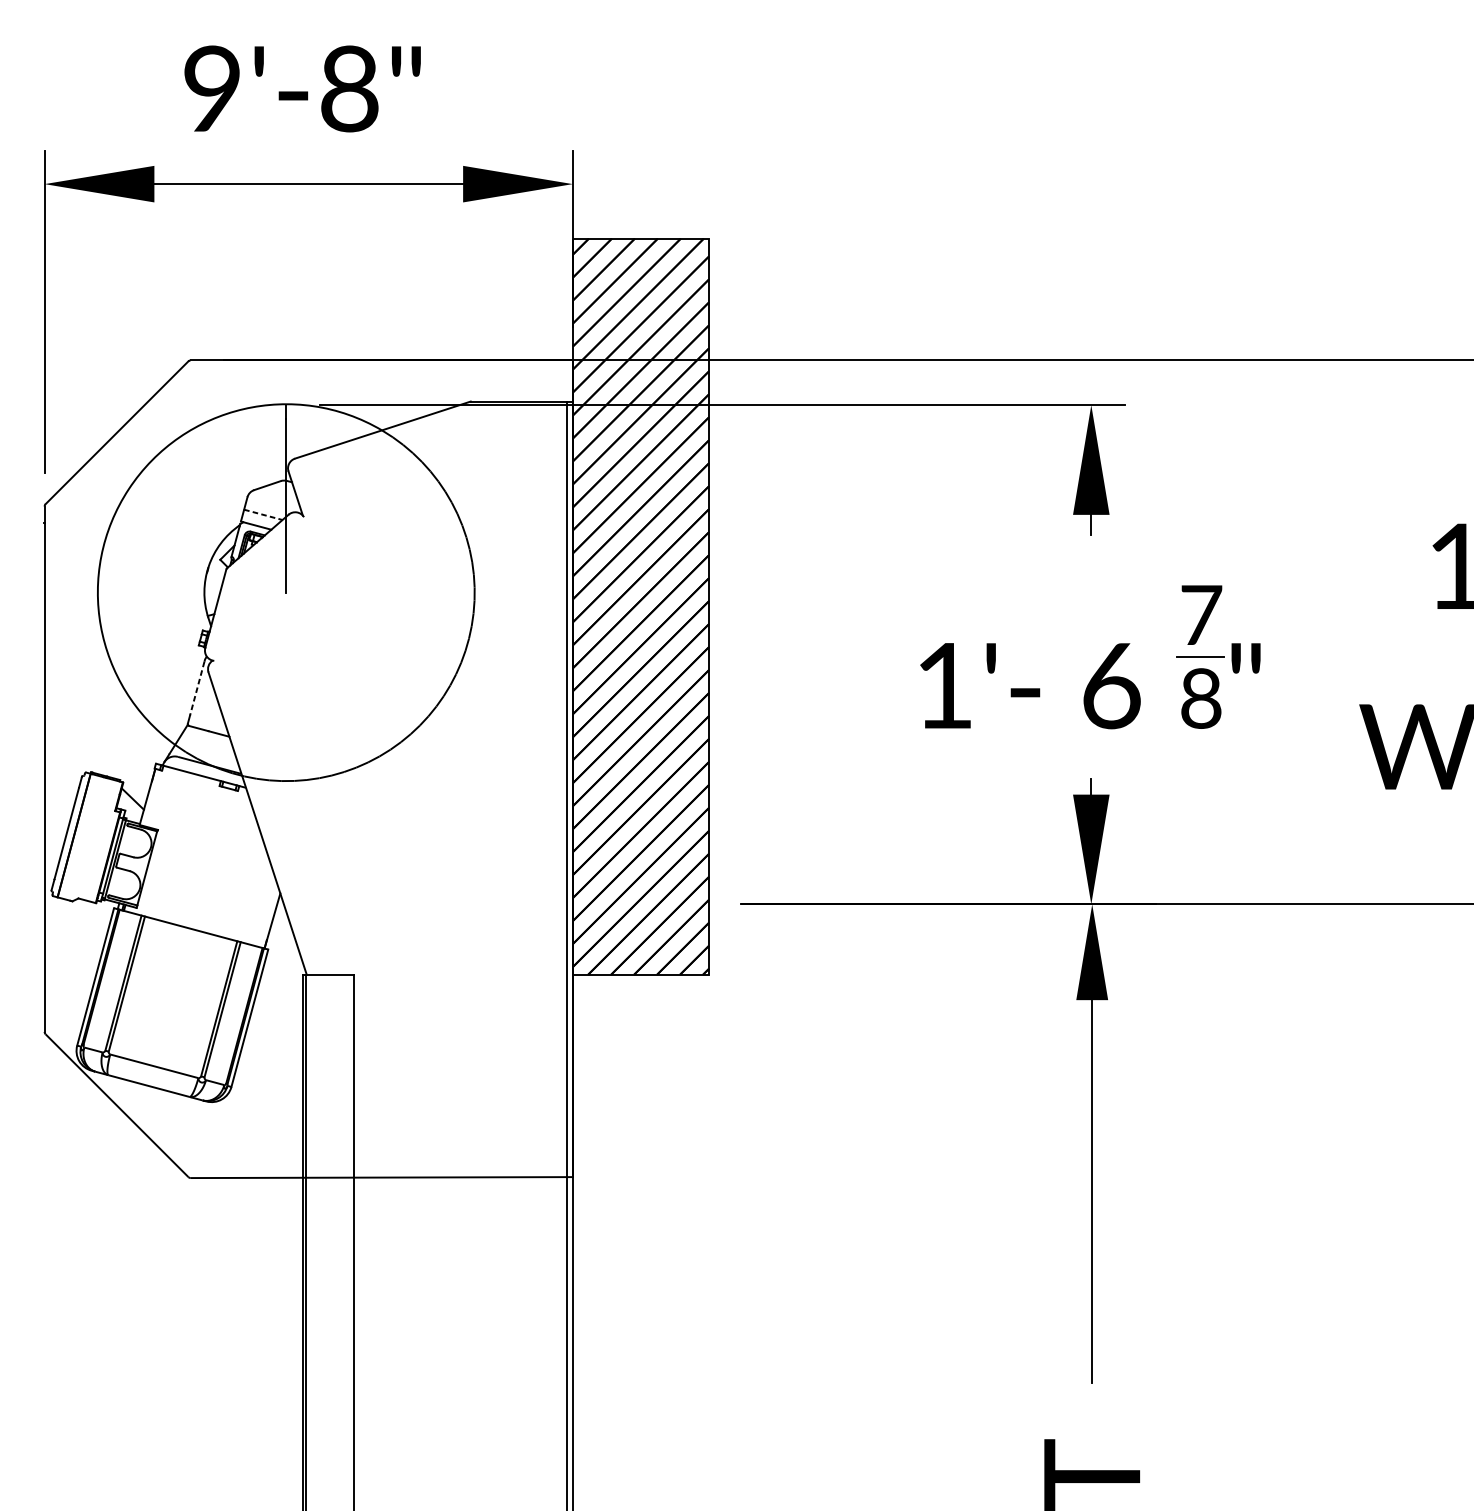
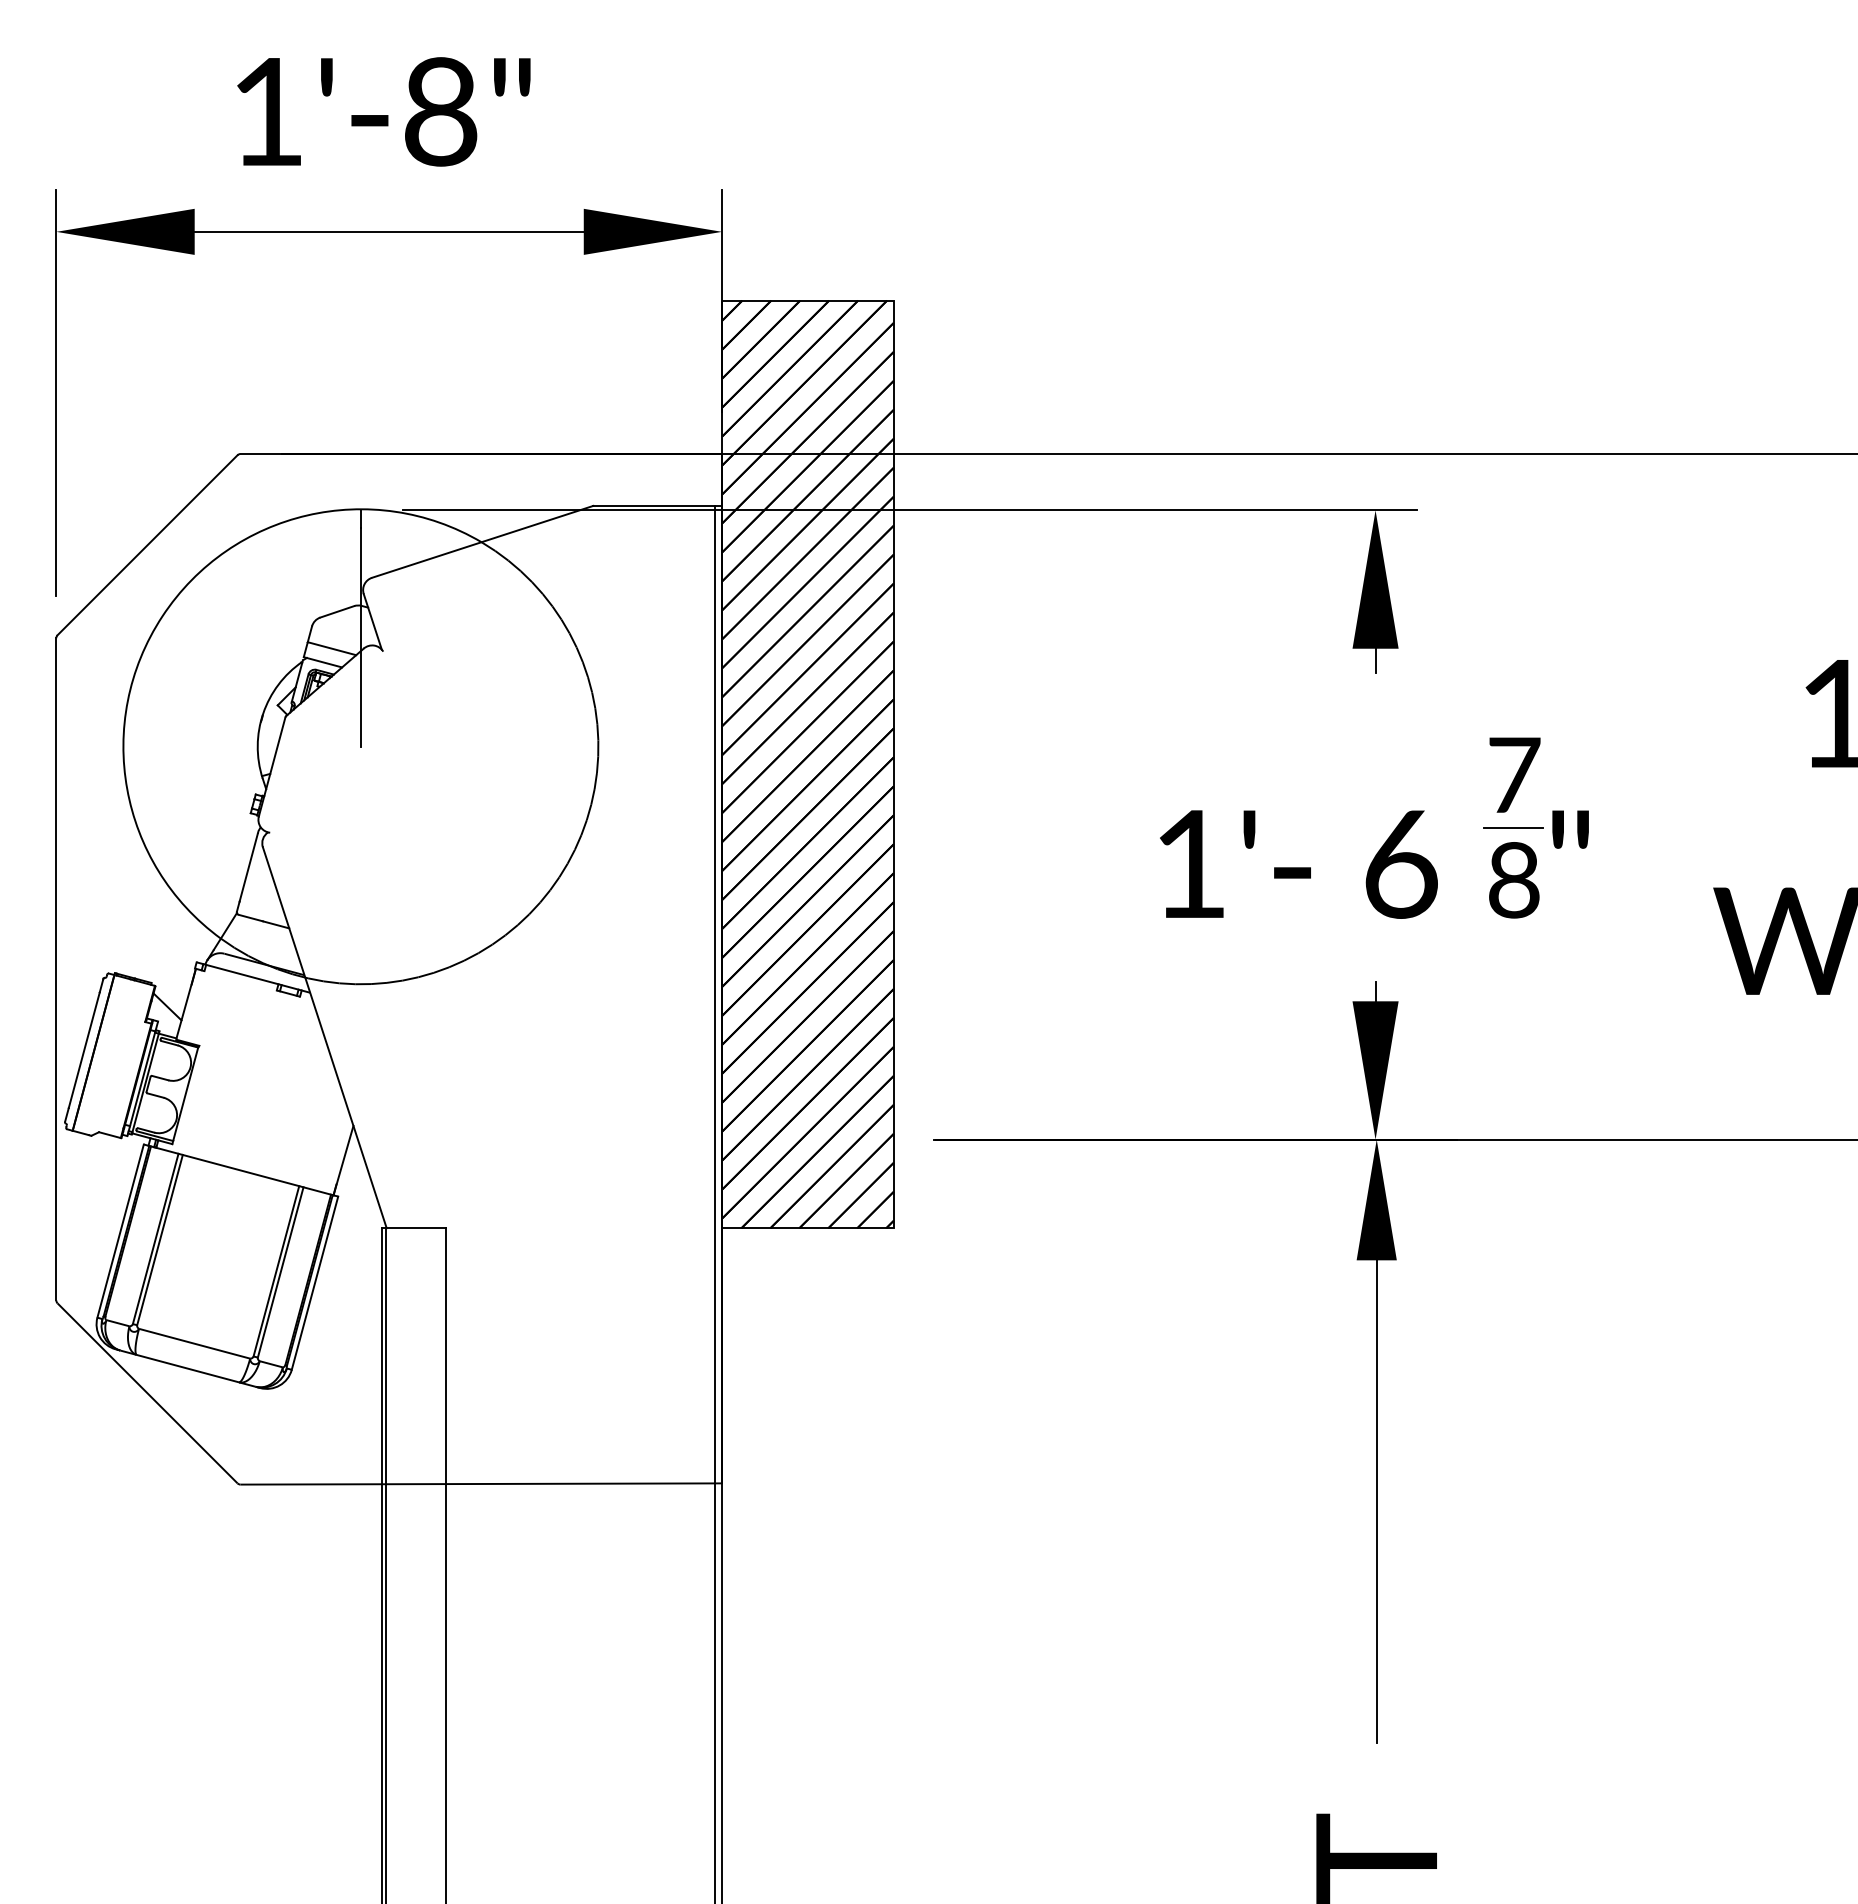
text: (212, 88) -> (267, 111), 9'-8" -> 1'-8"
line: (263, 514) -> (332, 648), dashed -> solid
line: (197, 689) -> (248, 868), dashed -> solid

